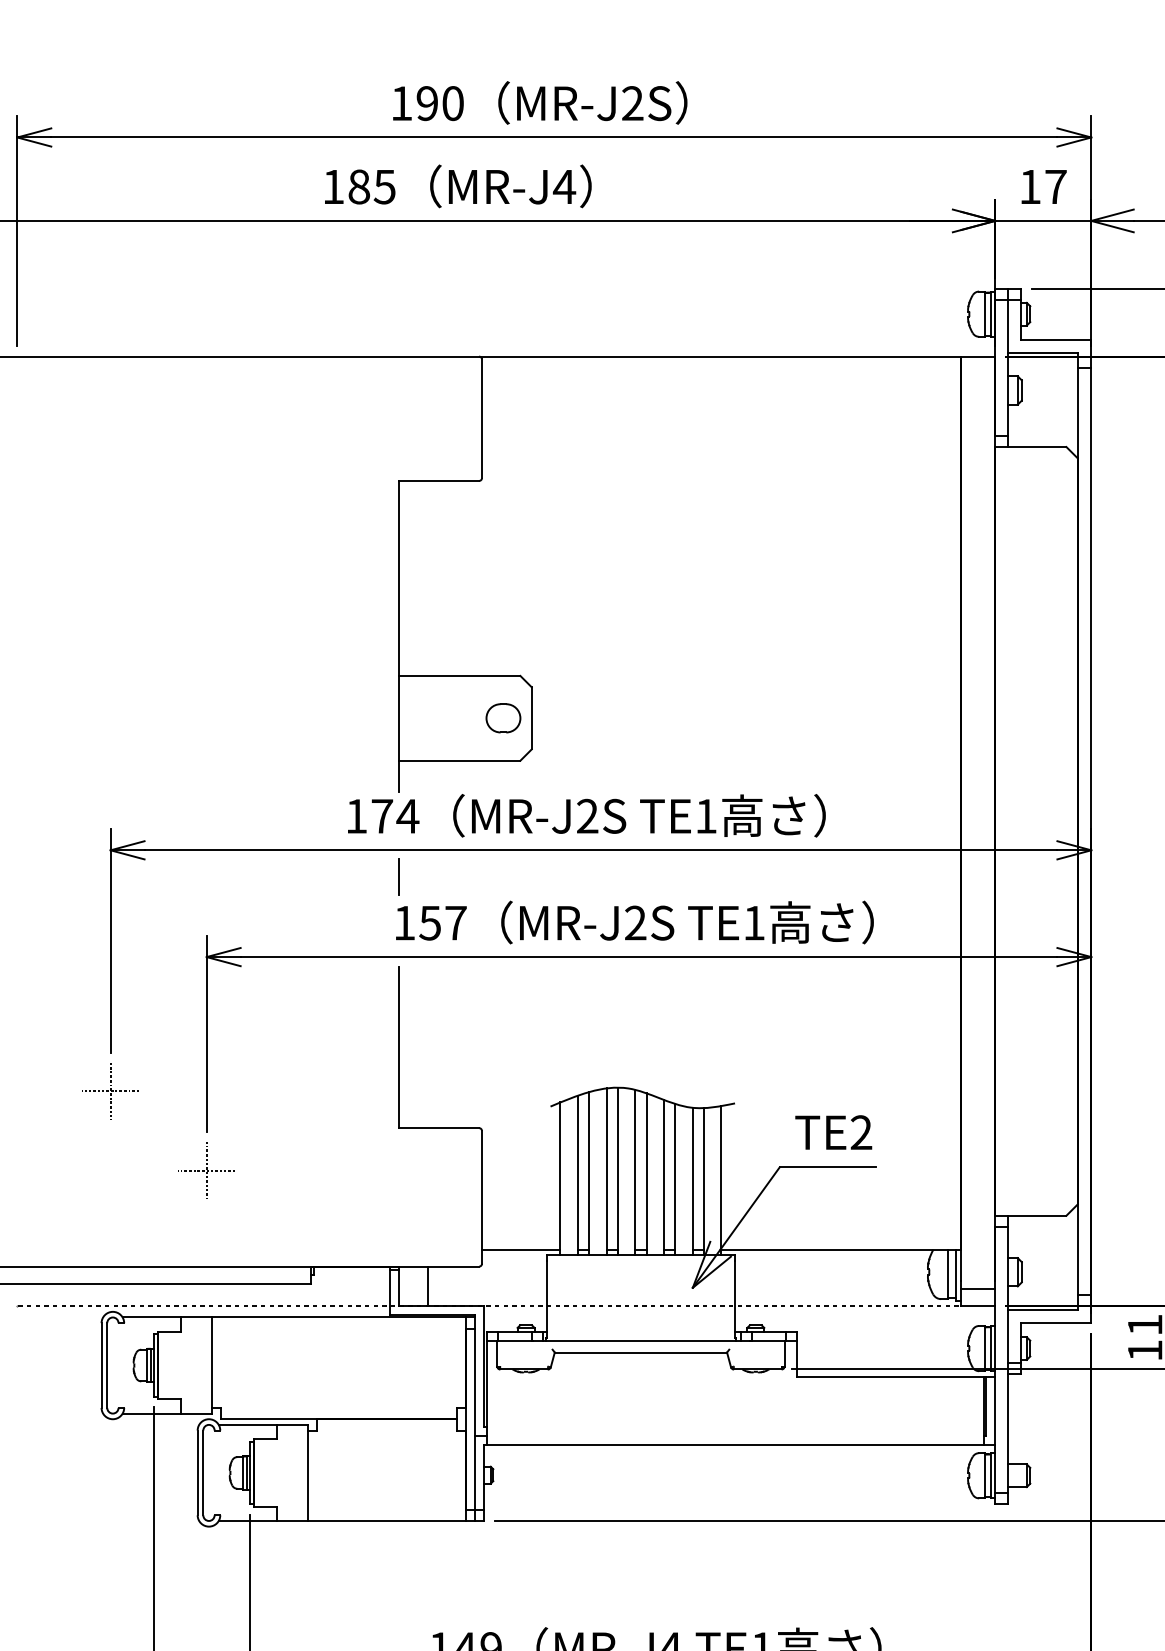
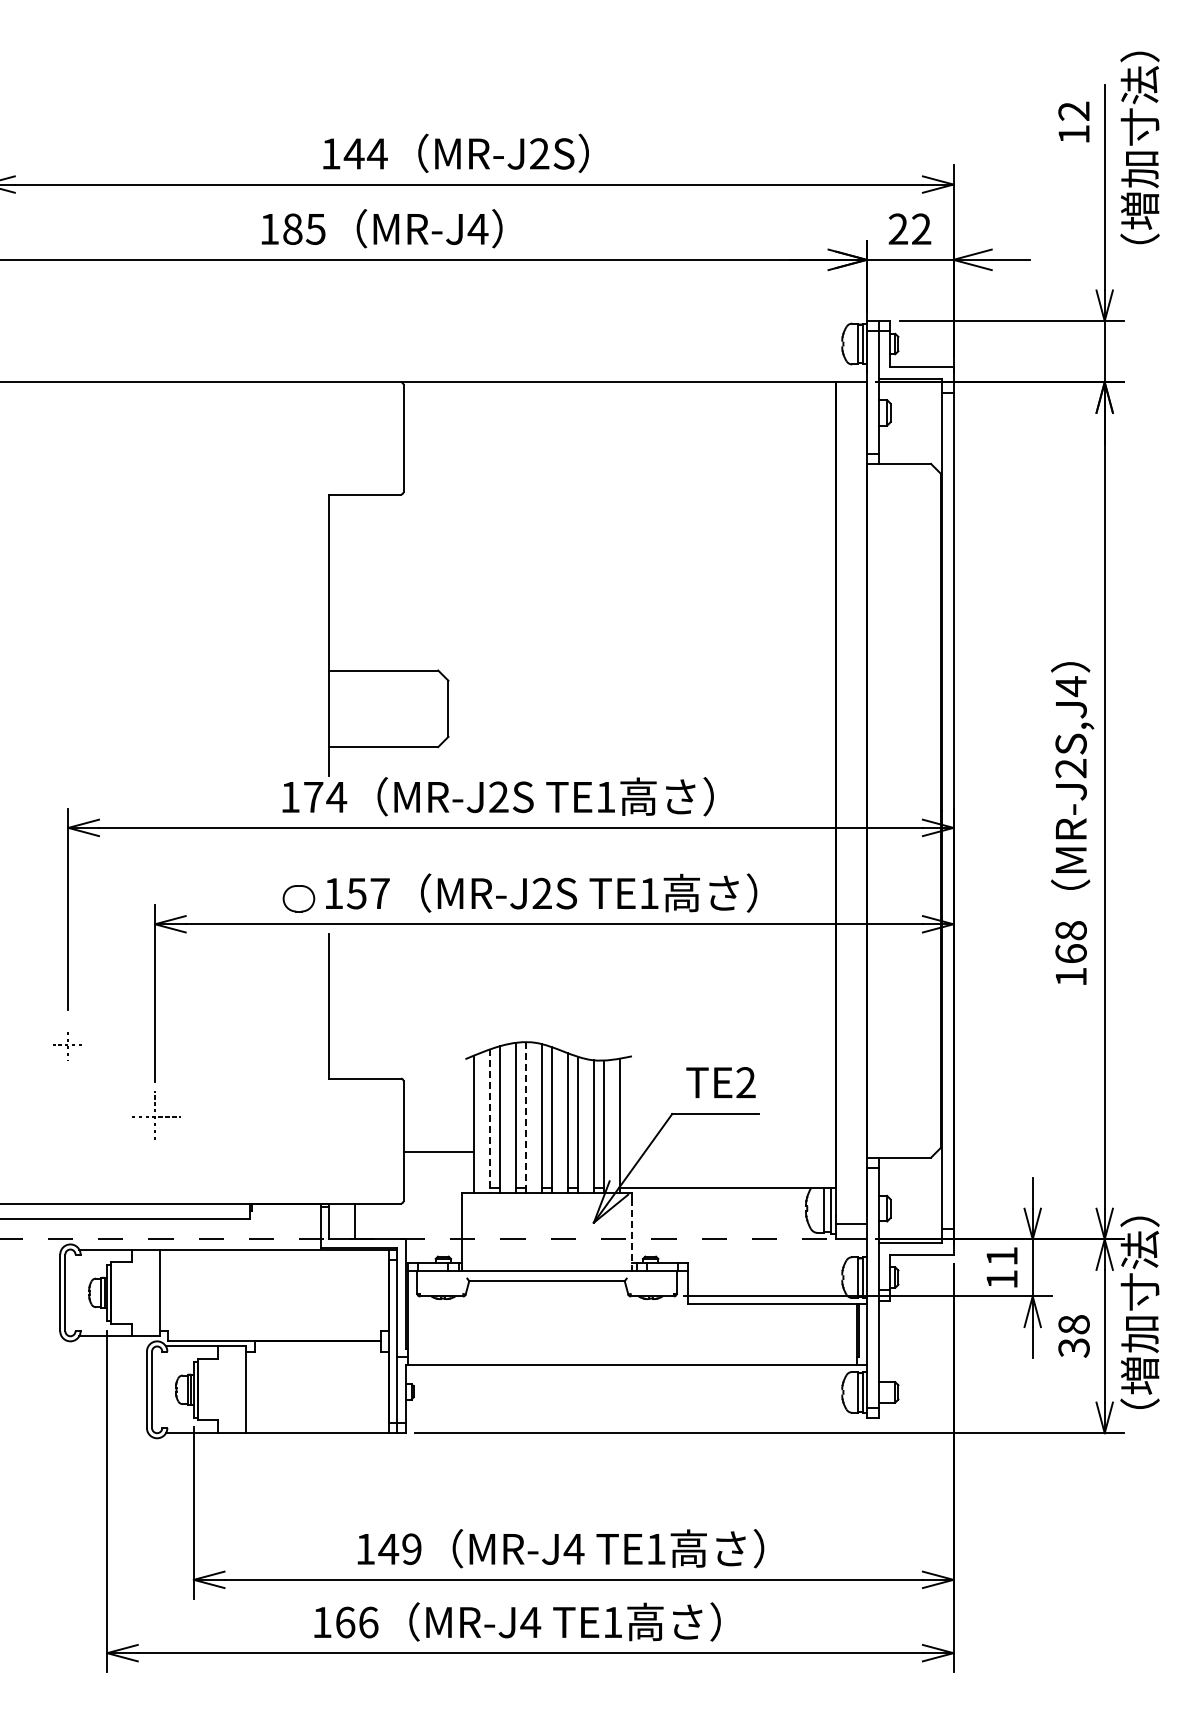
text: (439, 103) -> (365, 153), 190 -> 144
text: (1042, 186) -> (909, 228), 17 -> 22
part: (502, 718) -> (298, 898), moved
line: (398, 876) -> (328, 851), removed
part: (110, 1091) -> (68, 1045), size x0.6
line: (618, 1171) -> (526, 1117), solid -> dashed
line: (578, 1175) -> (490, 1121), solid -> dashed
line: (520, 1249) -> (438, 1152), moved
line: (734, 1299) -> (631, 1233), solid -> dashed

